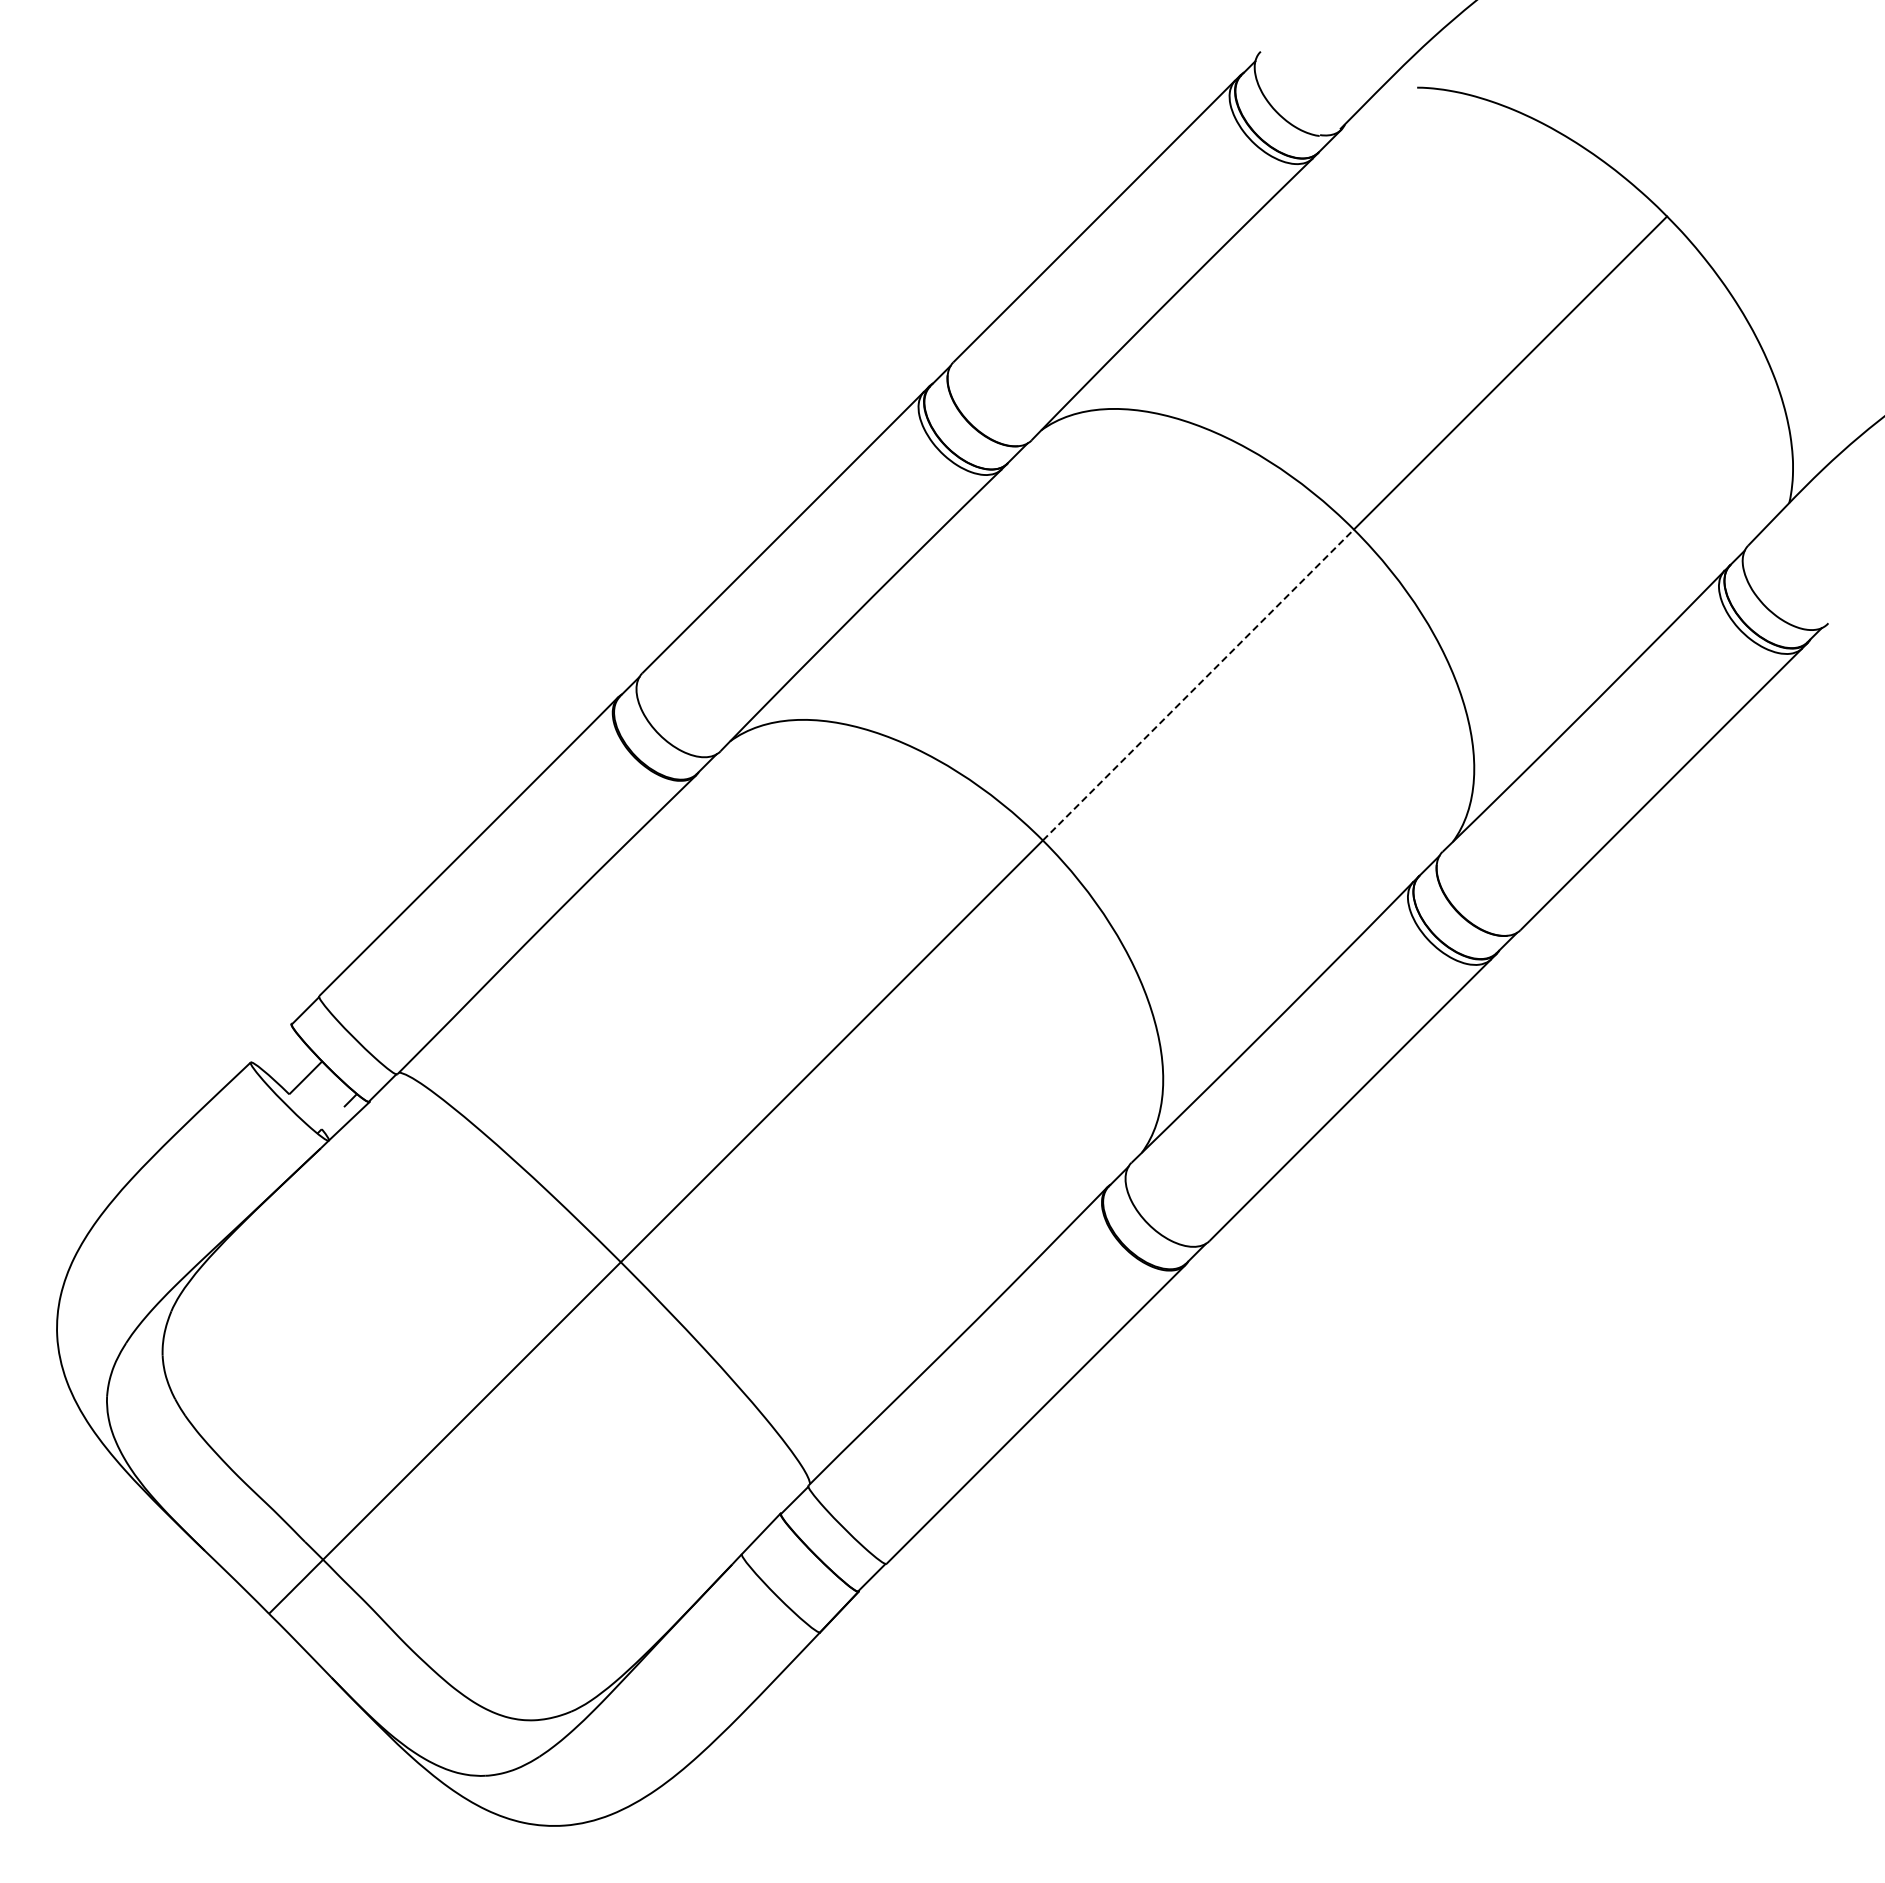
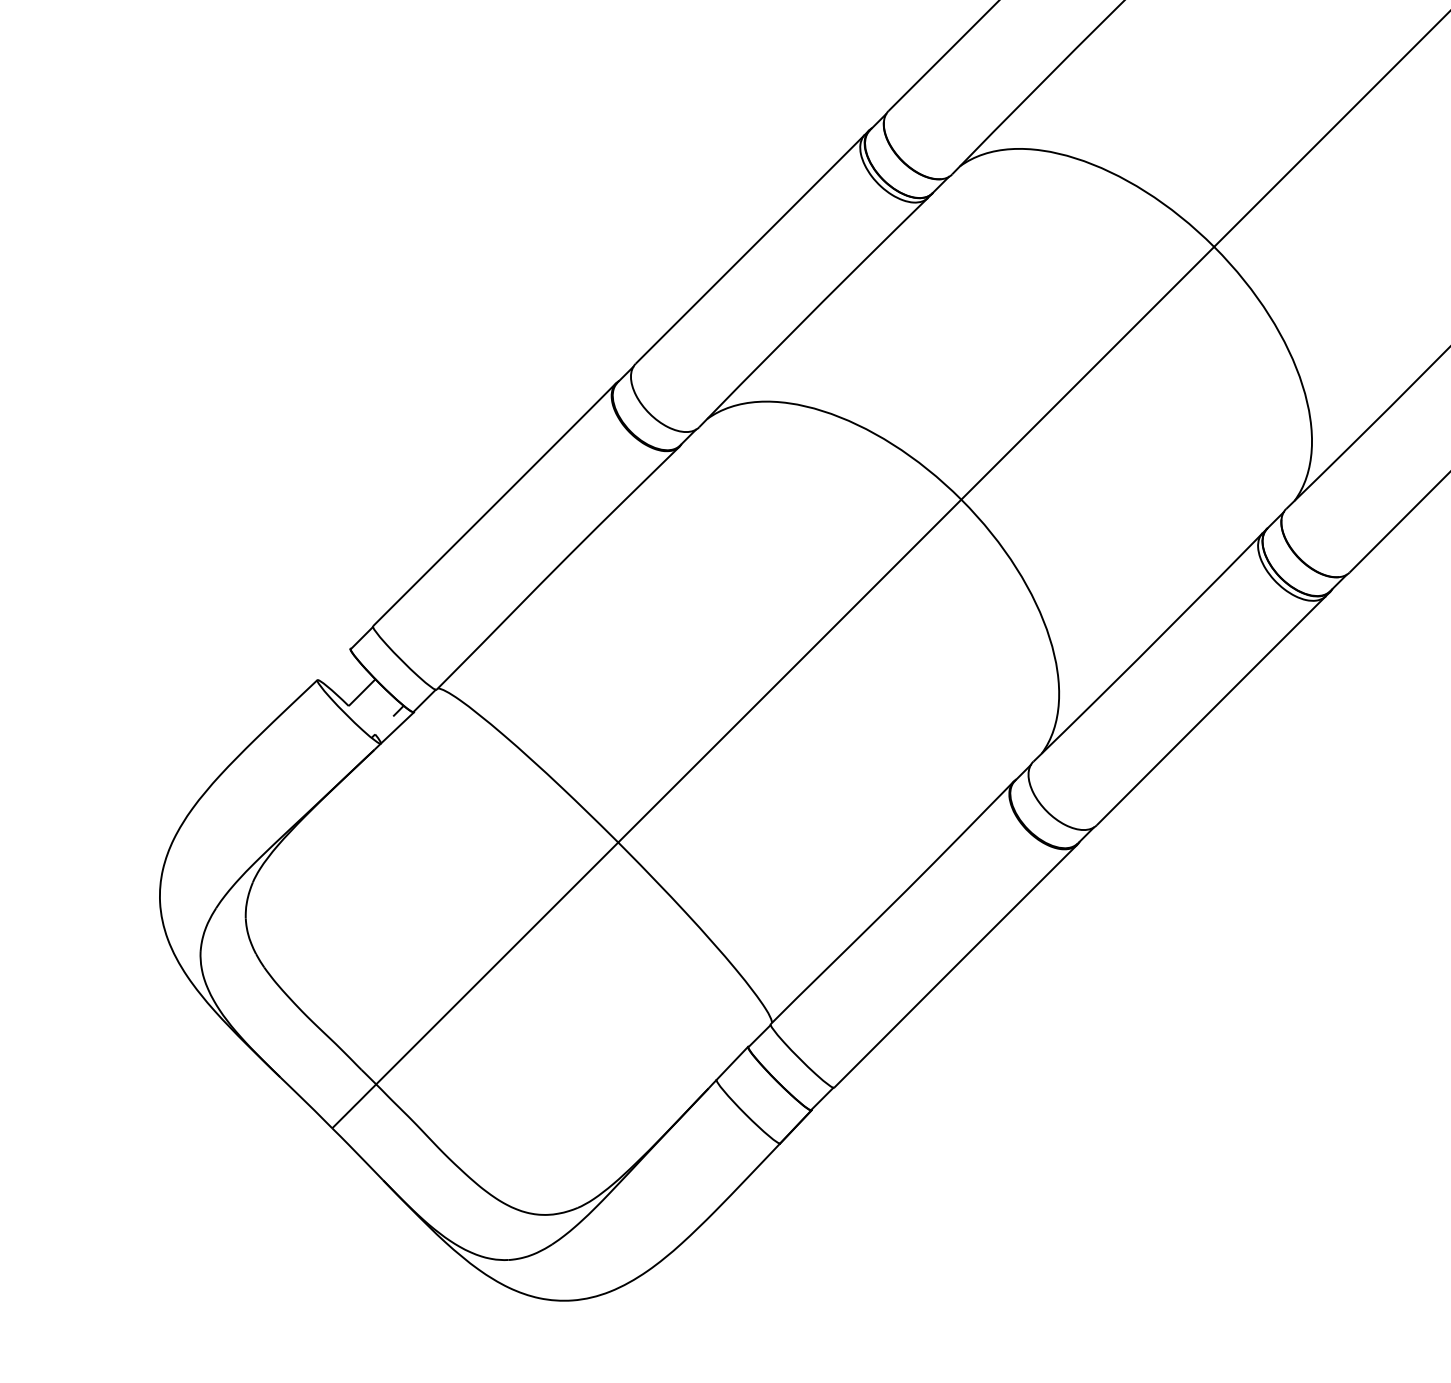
line: (1198, 684) -> (1087, 372), dashed -> solid

